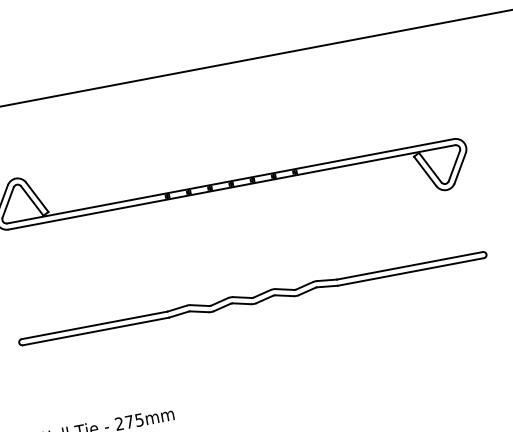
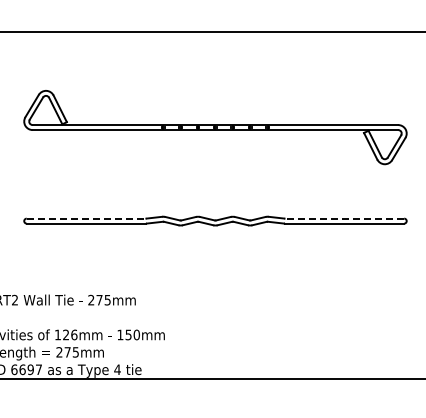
line: (409, 265) -> (344, 218), solid -> dashed
line: (94, 325) -> (86, 218), solid -> dashed

